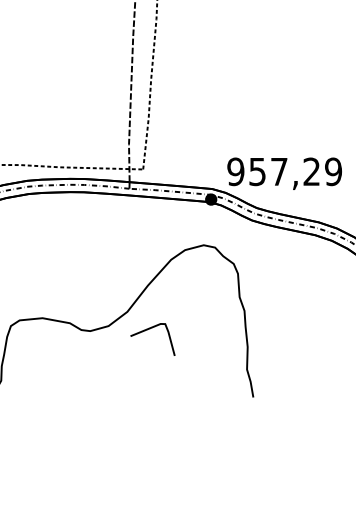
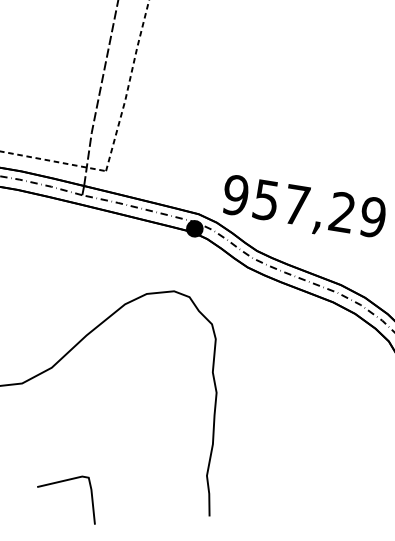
line: (150, 329) -> (66, 482), moved

